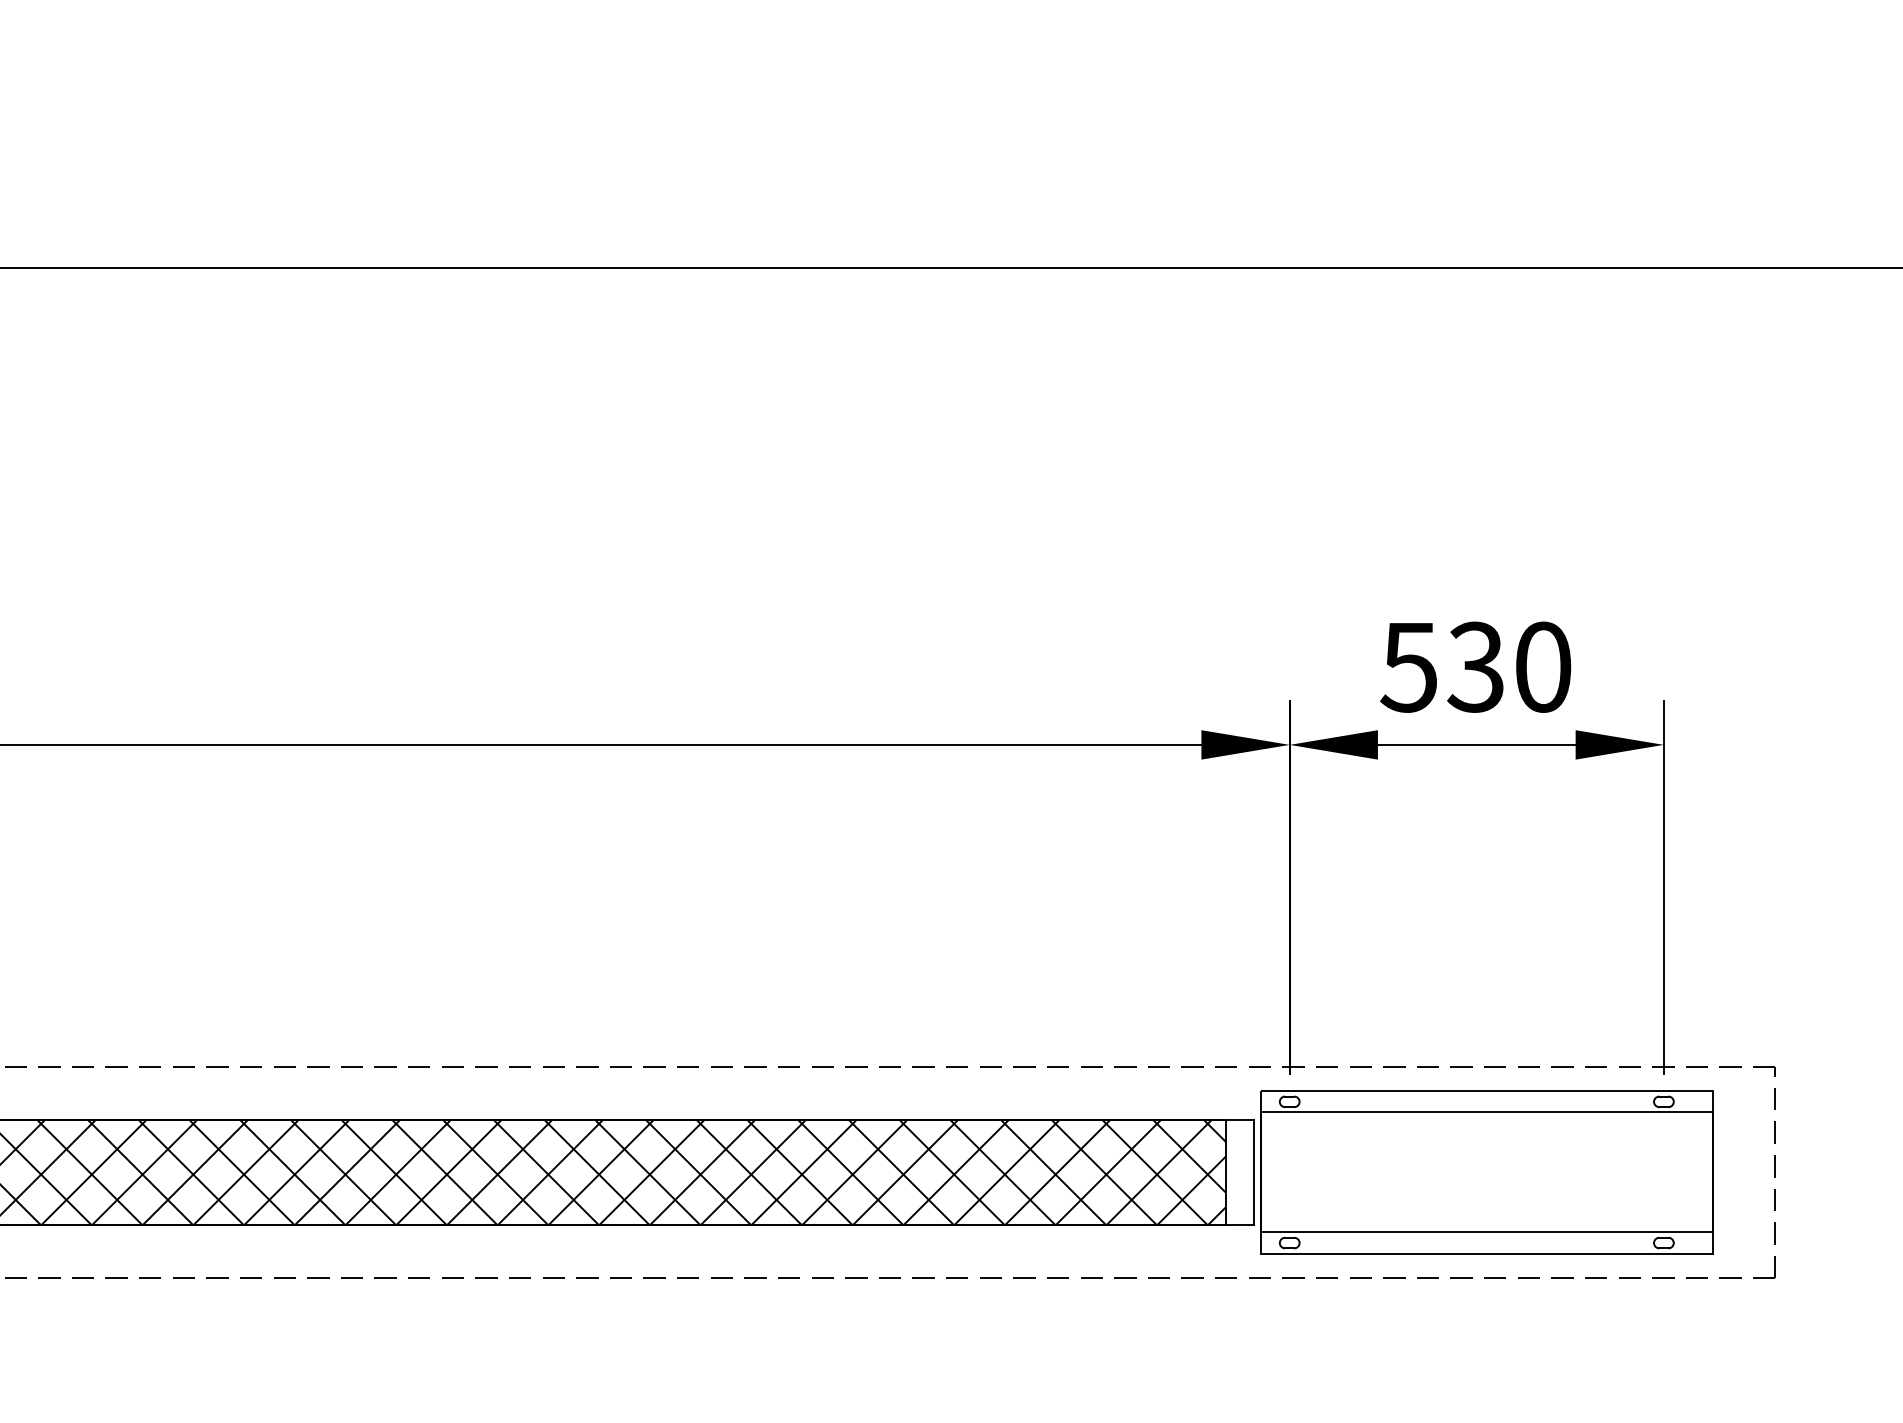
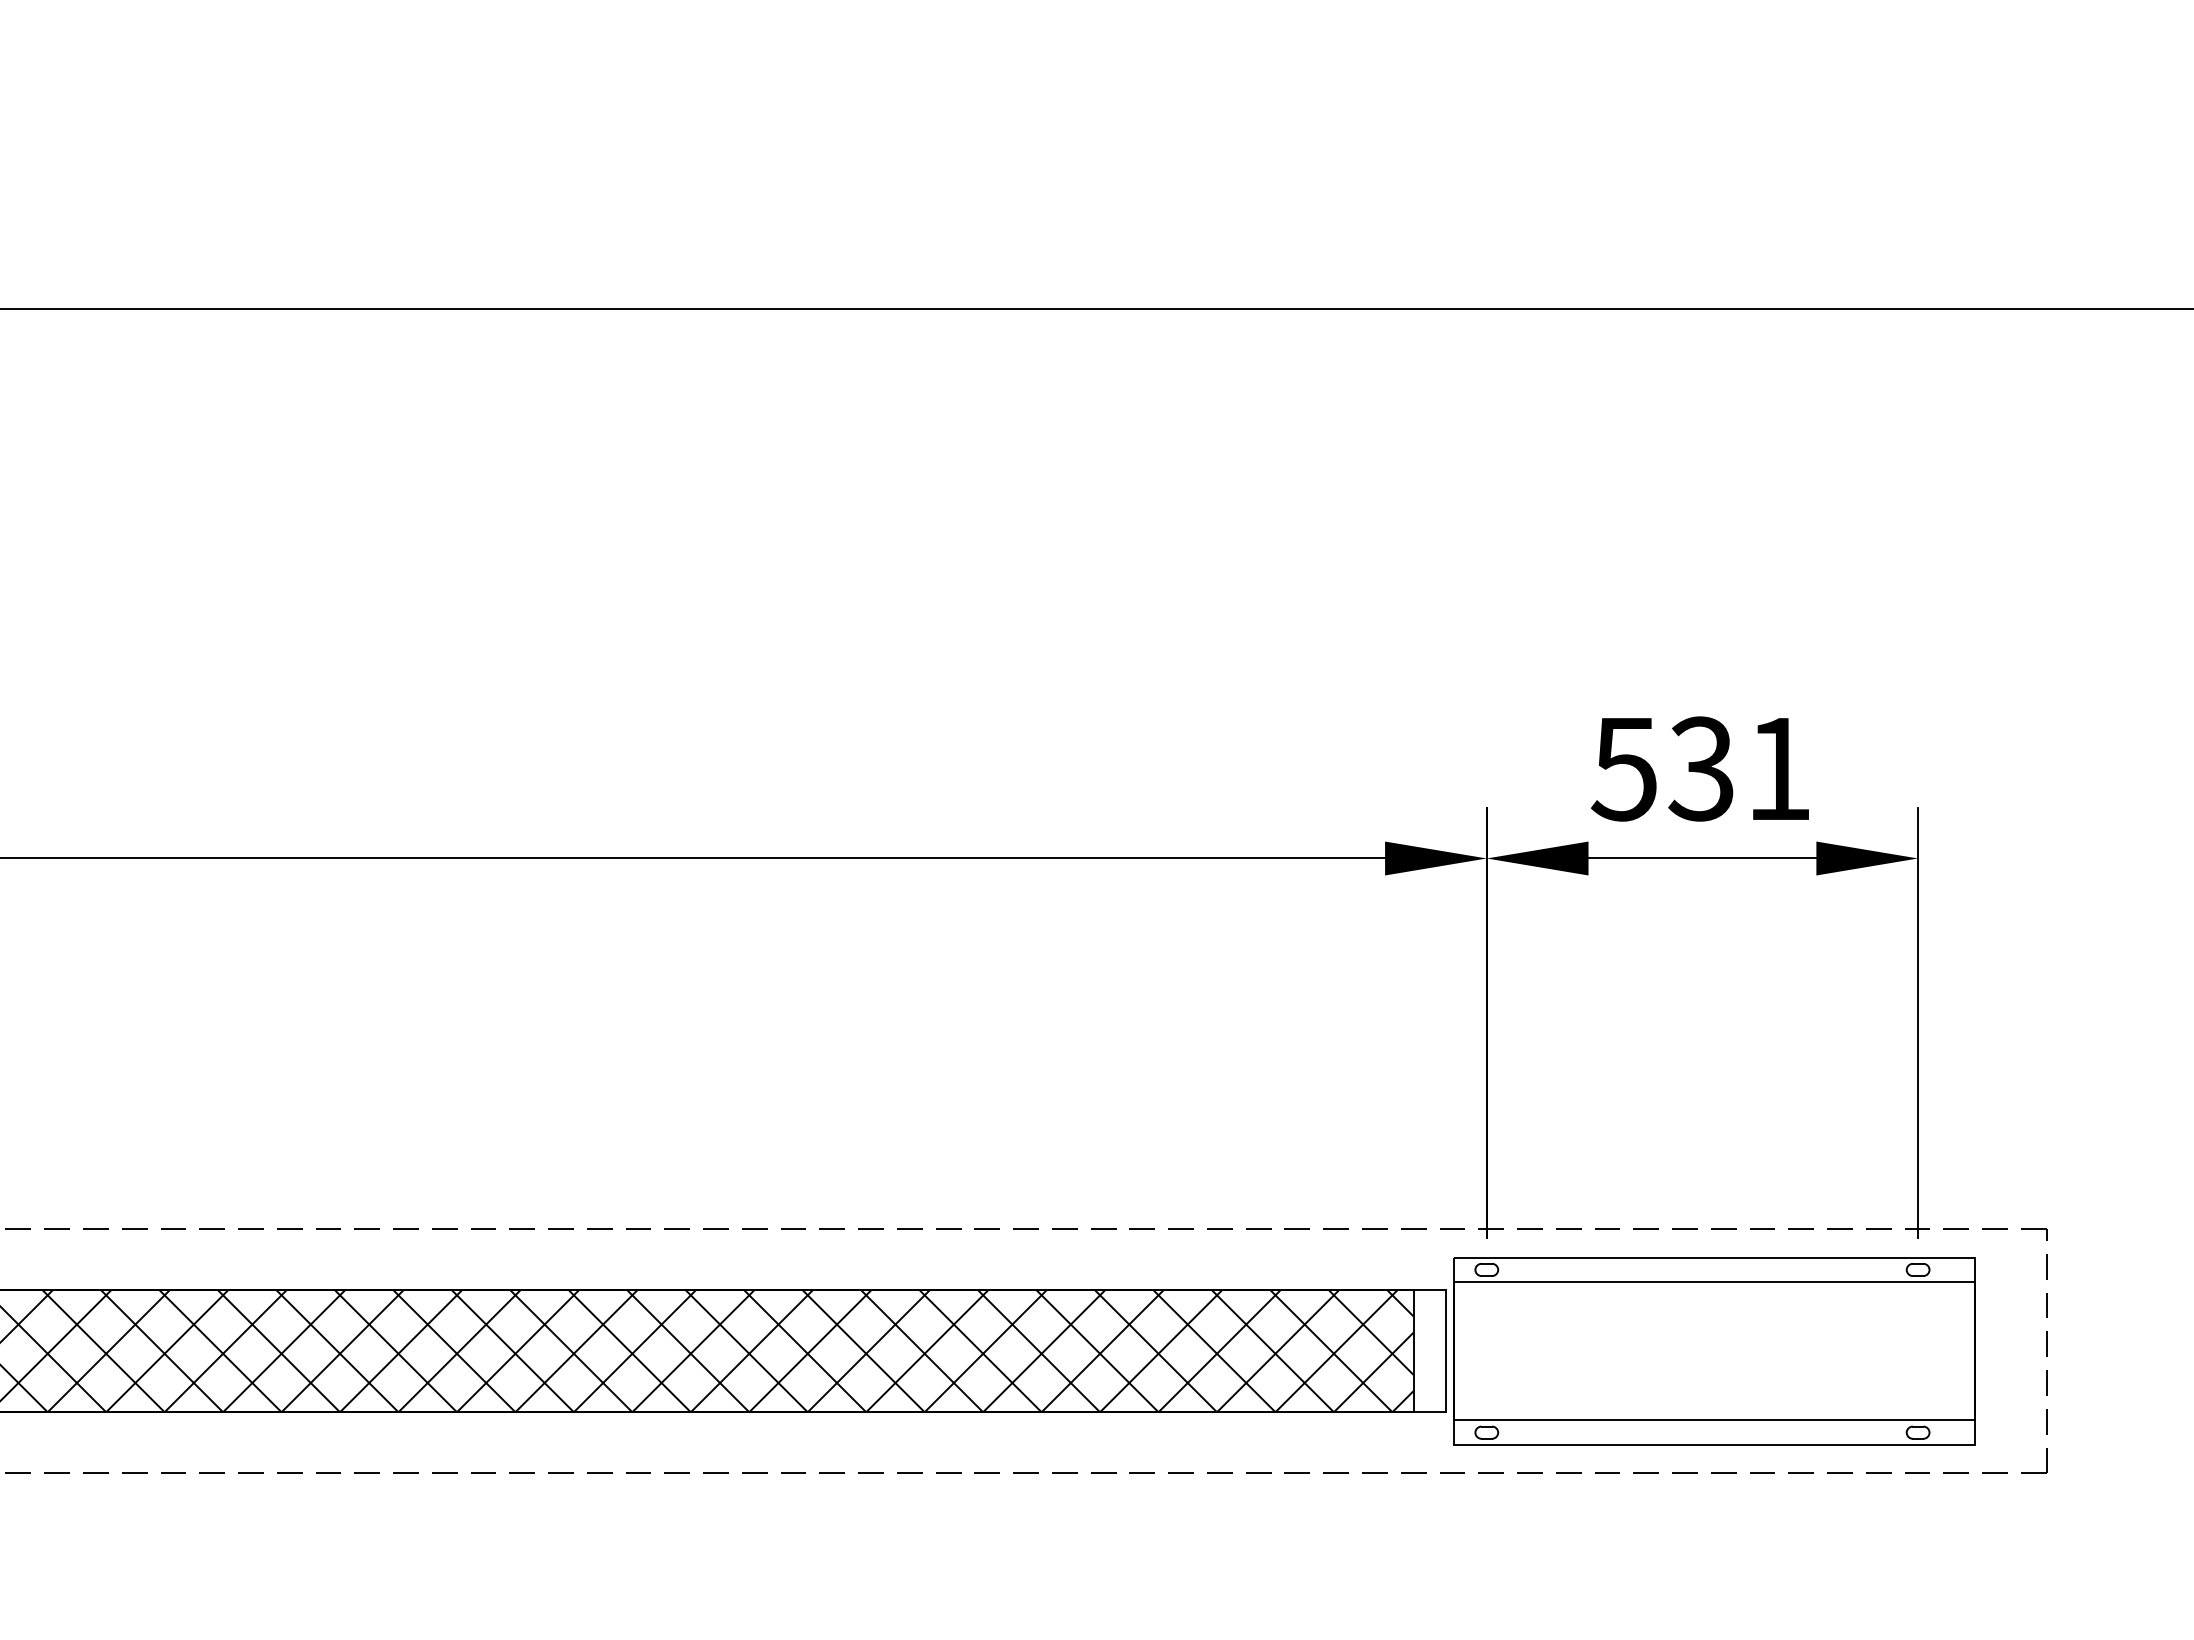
text: (1543, 666) -> (1779, 768), 530 -> 531

